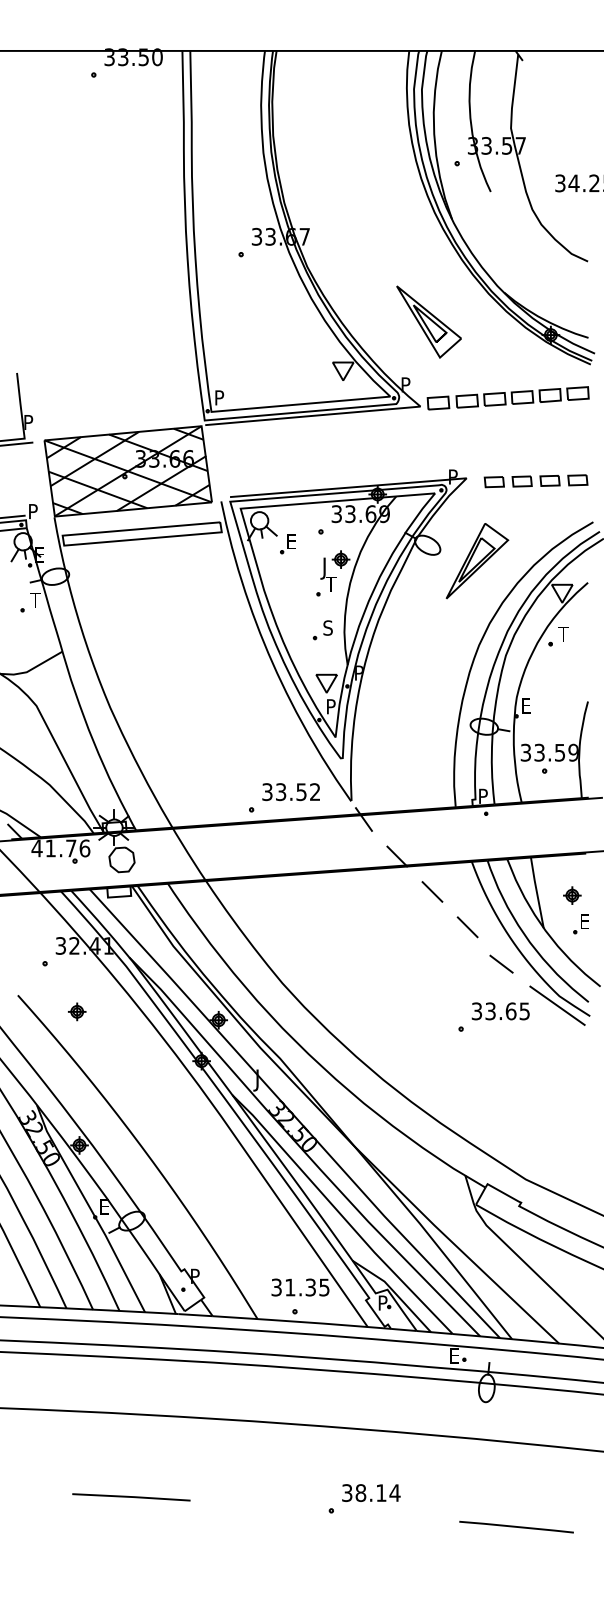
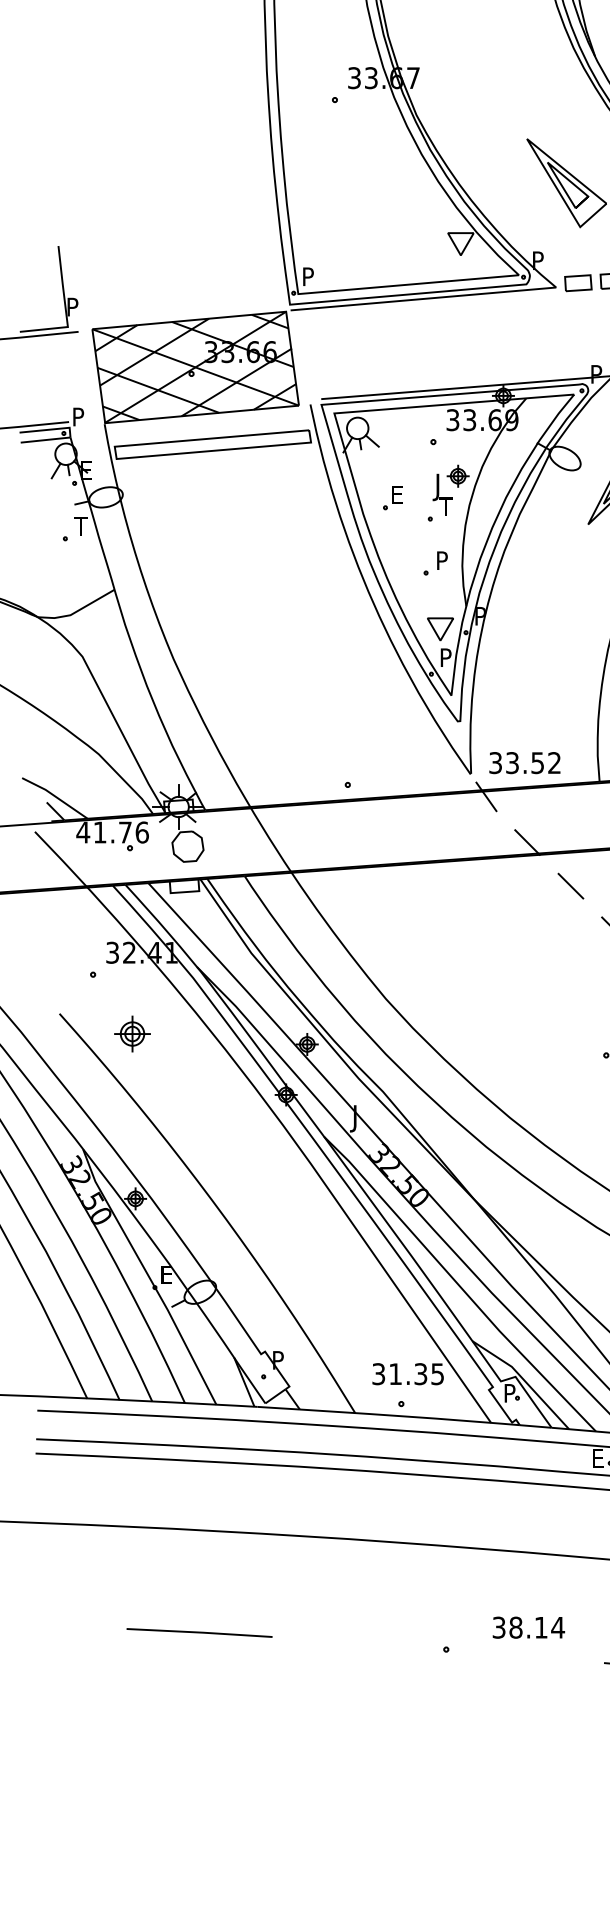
part: (287, 544) -> (392, 498), moved
text: (327, 627) -> (441, 560), S -> P
text: (290, 792) -> (524, 763), moved
part: (77, 1011) -> (133, 1033), size x1.6
text: (371, 1492) -> (529, 1626), moved

